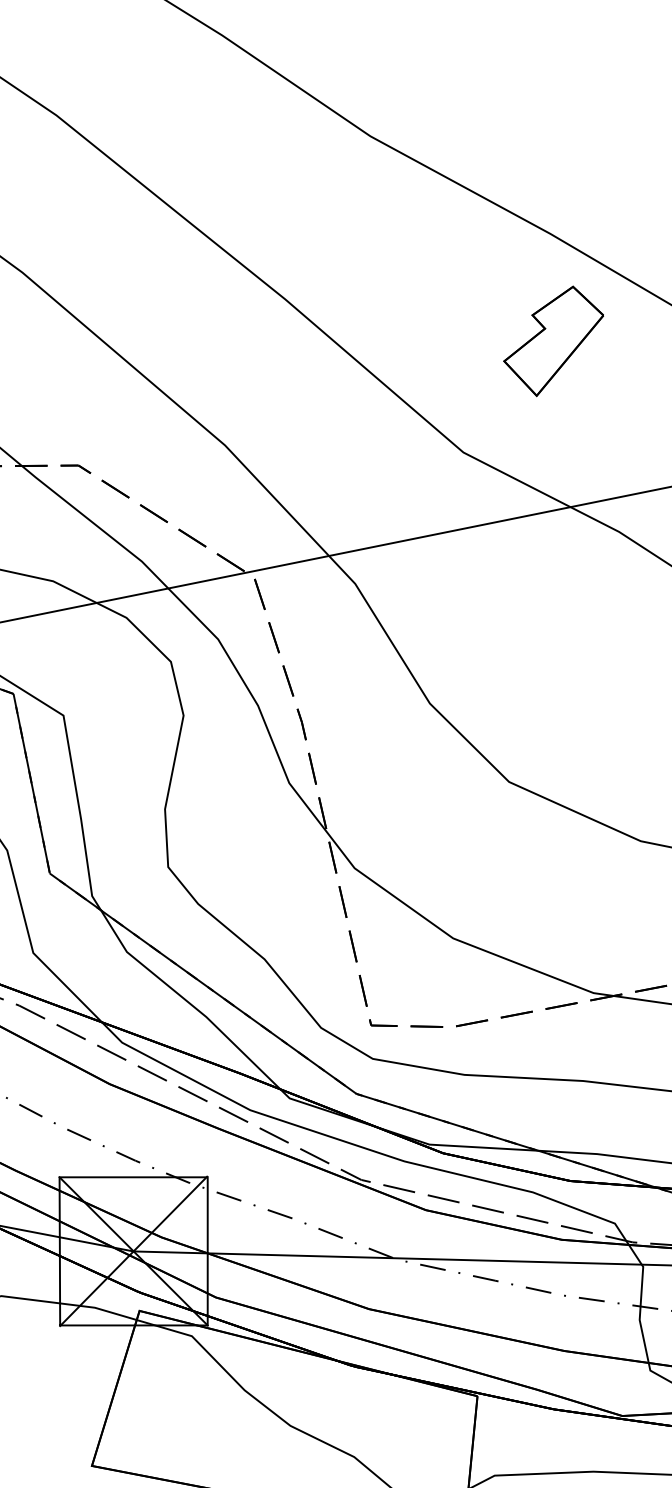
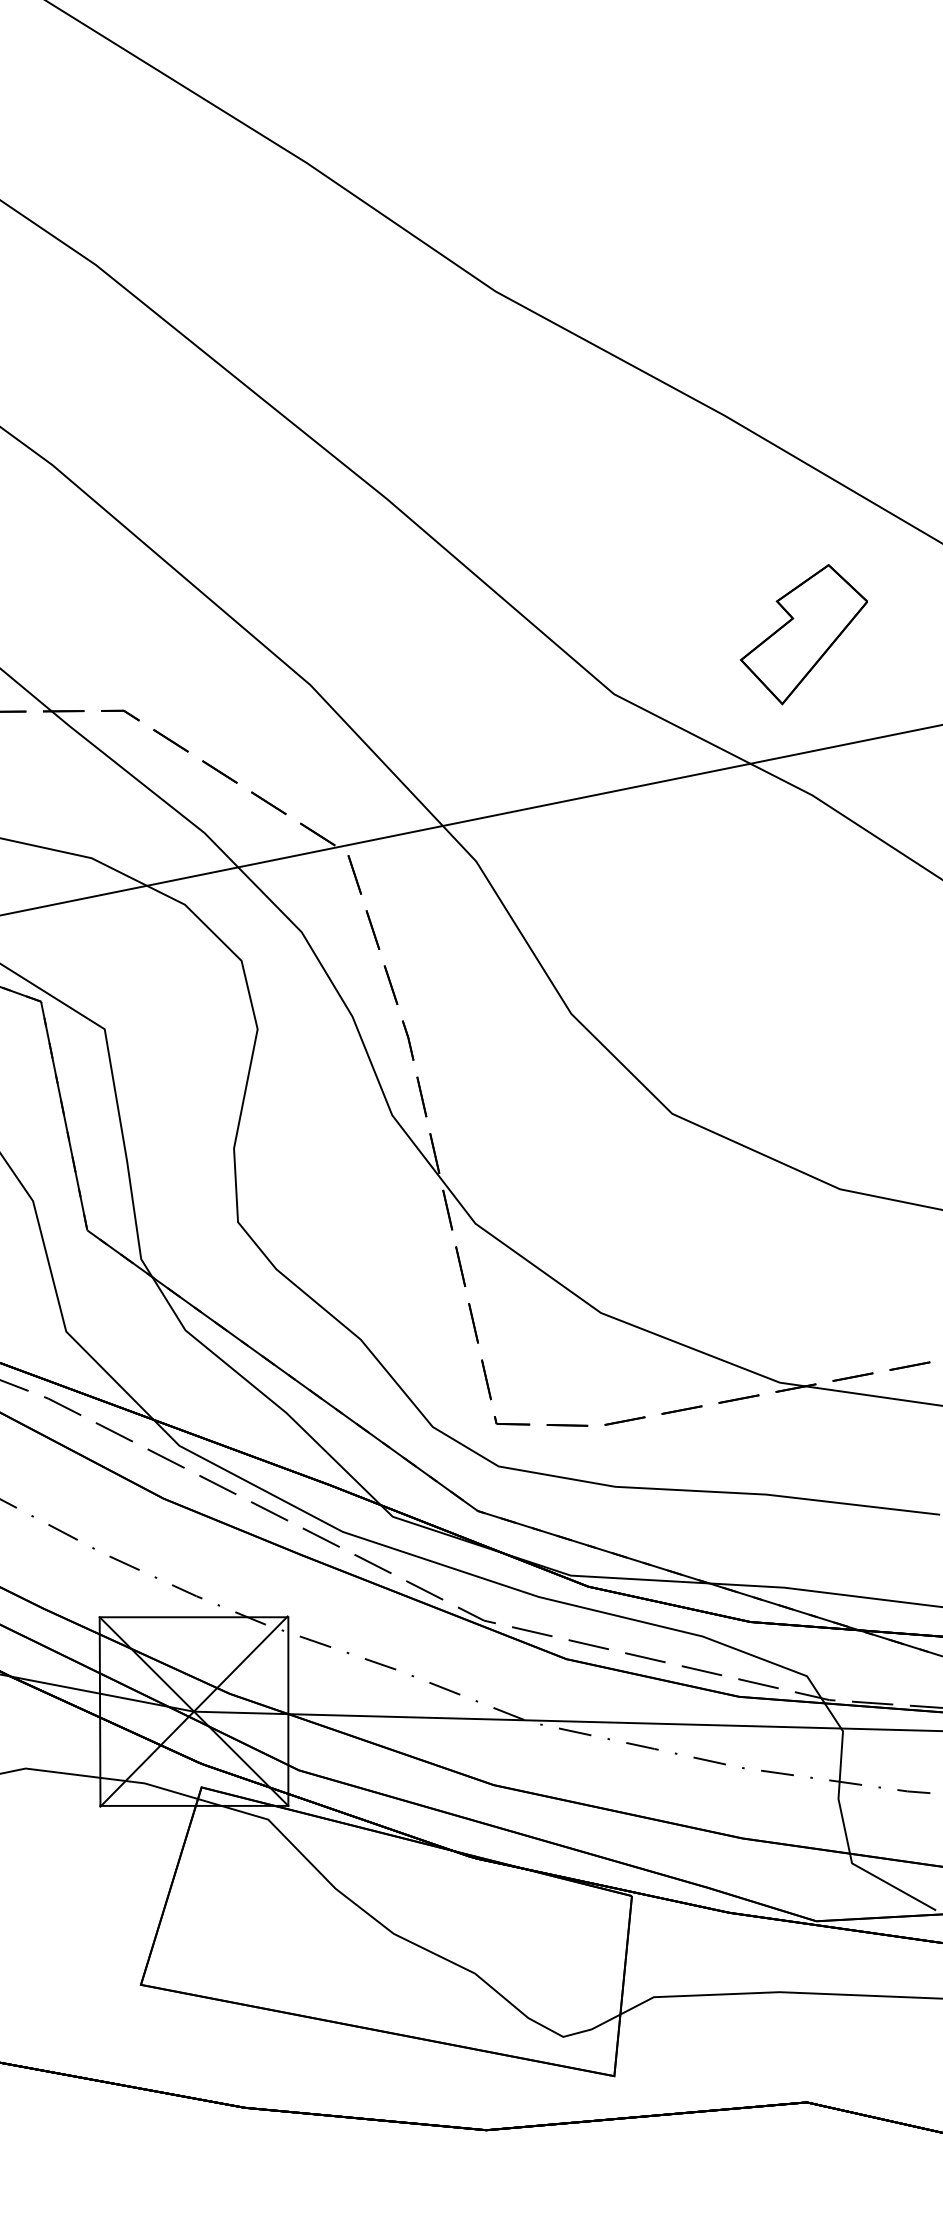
part: (553, 341) -> (803, 634), moved

